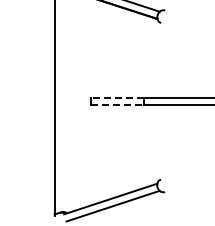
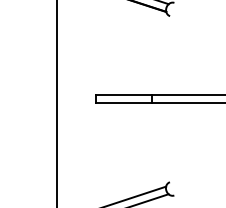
line: (117, 97) -> (123, 95), dashed -> solid
line: (117, 104) -> (123, 102), dashed -> solid

